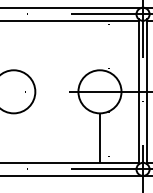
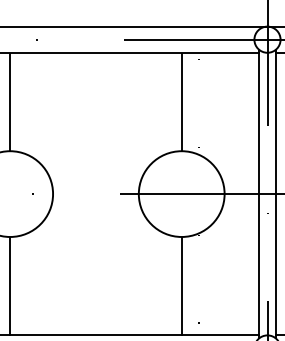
line: (13, 45) -> (9, 101), added
line: (99, 45) -> (180, 101), added
line: (13, 137) -> (9, 285), added

